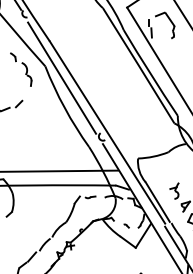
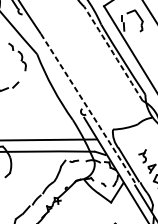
arc: (138, 65) -> (113, 53), solid -> dashed
line: (62, 77) -> (51, 63), removed
line: (107, 132) -> (87, 108), solid -> dashed

